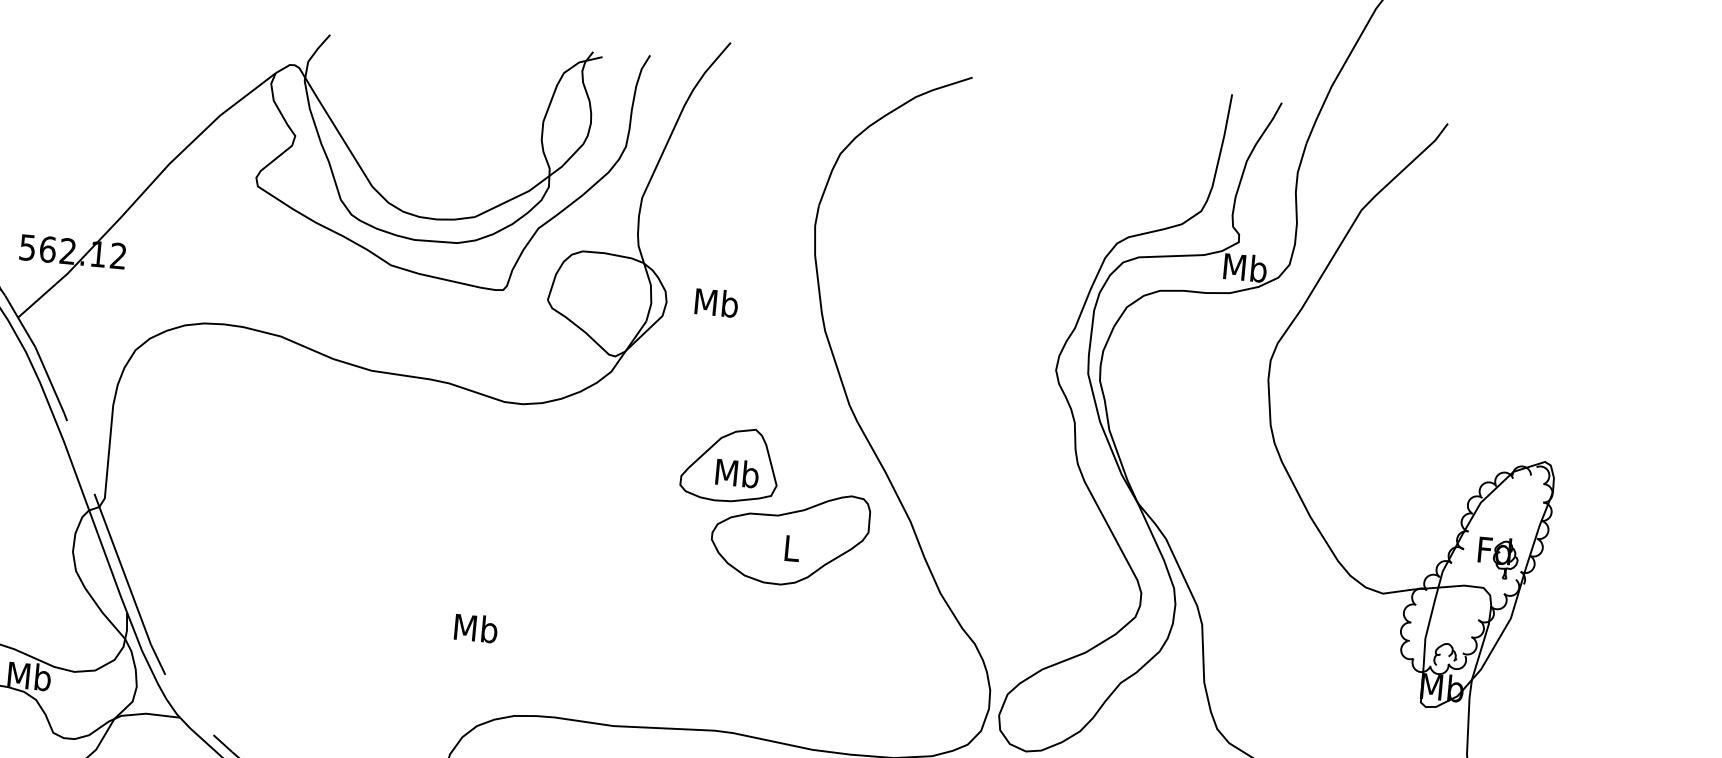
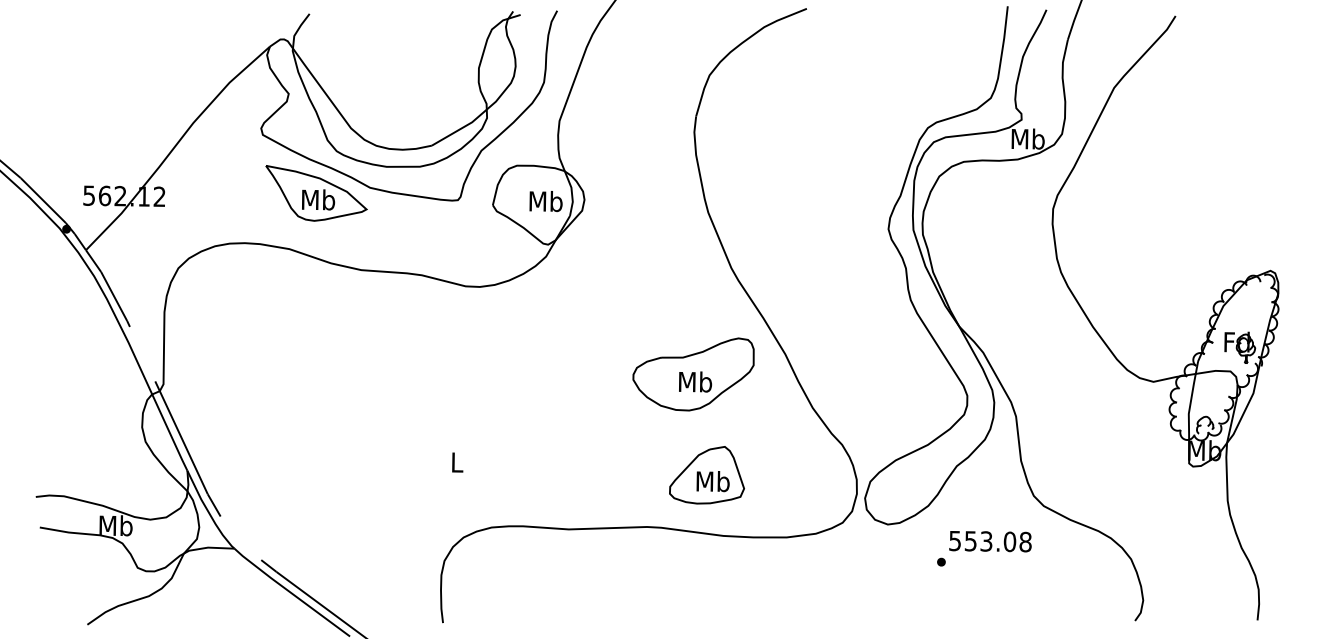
part: (321, 267) -> (316, 193), added
text: (715, 302) -> (545, 201), moved
part: (729, 464) -> (706, 475), moved
text: (791, 547) -> (695, 381), L -> Mb
text: (475, 627) -> (456, 461), Mb -> L

